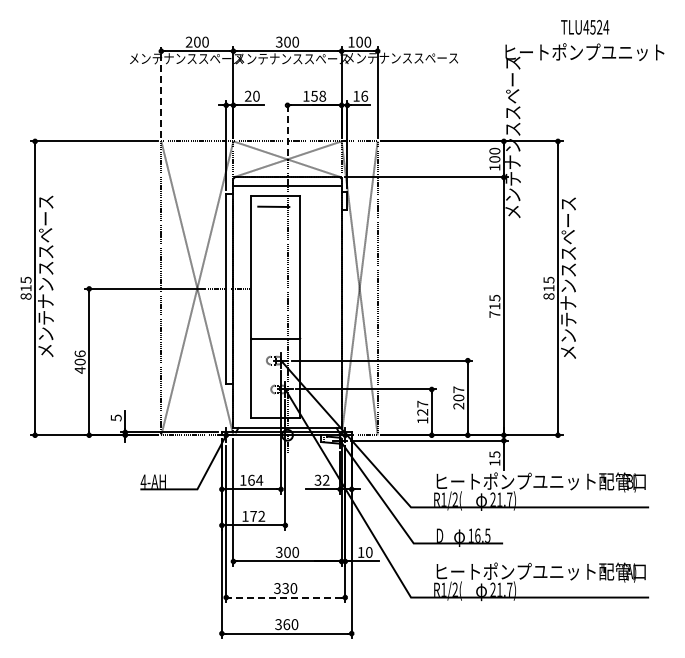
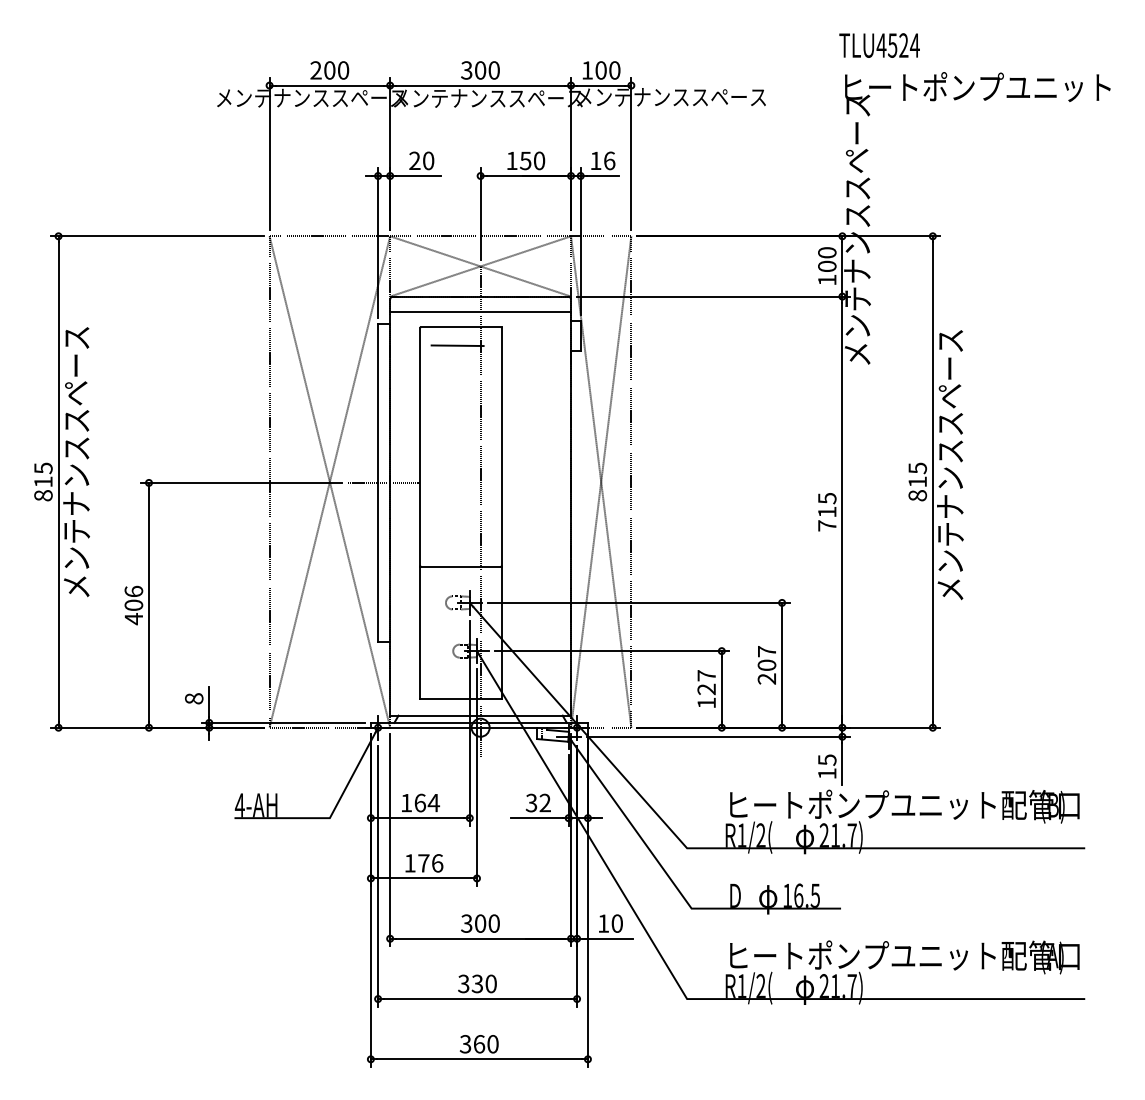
text: (585, 27) -> (880, 45), moved
line: (161, 92) -> (269, 154), dashed -> solid
text: (322, 96) -> (539, 161), 158 -> 150
line: (287, 127) -> (480, 213), dashed -> solid
text: (115, 417) -> (192, 697), 5 -> 8
text: (261, 515) -> (437, 861), 172 -> 176
line: (285, 597) -> (477, 998), dashed -> solid

